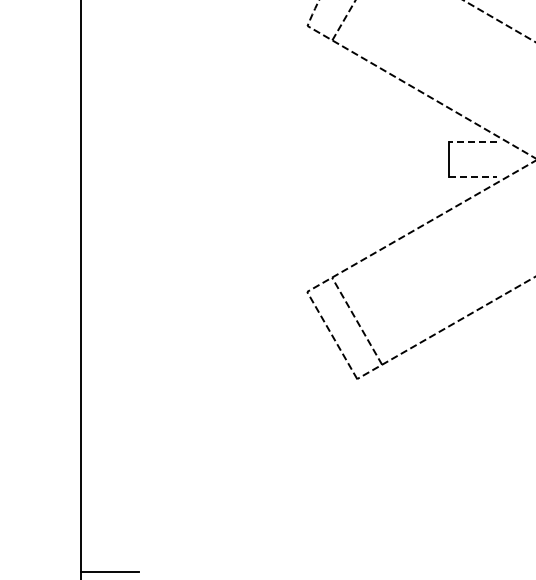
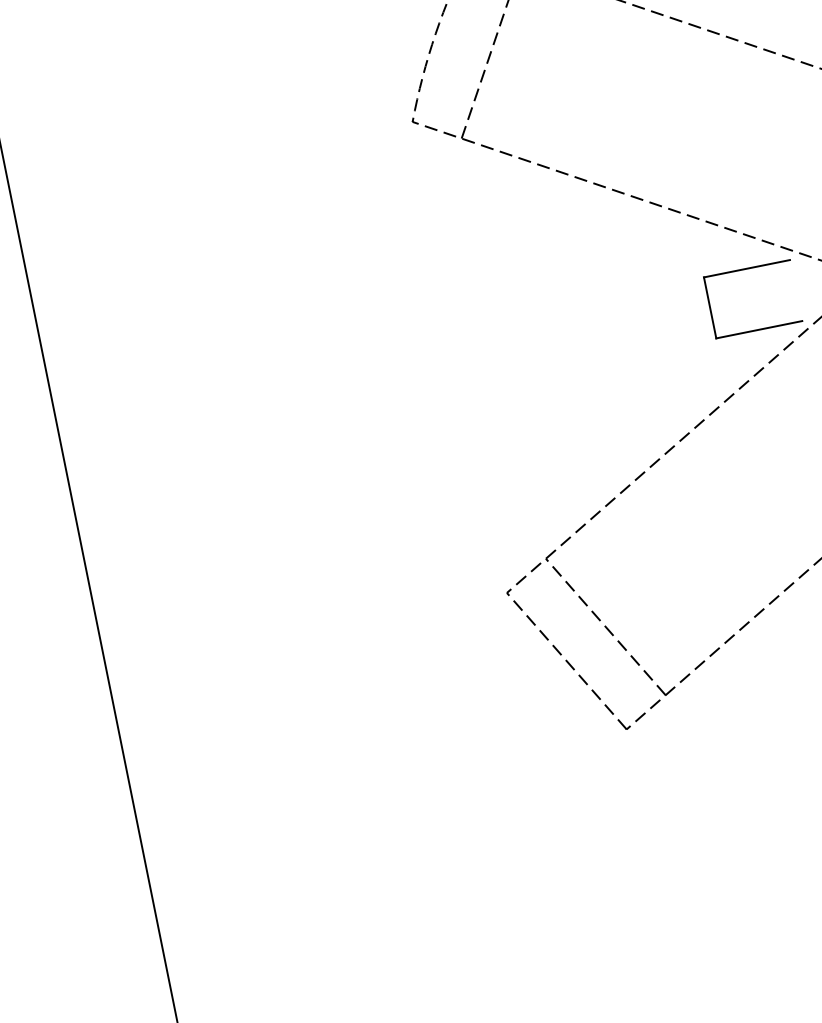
line: (472, 142) -> (746, 269), dashed -> solid
line: (473, 176) -> (760, 329), dashed -> solid

